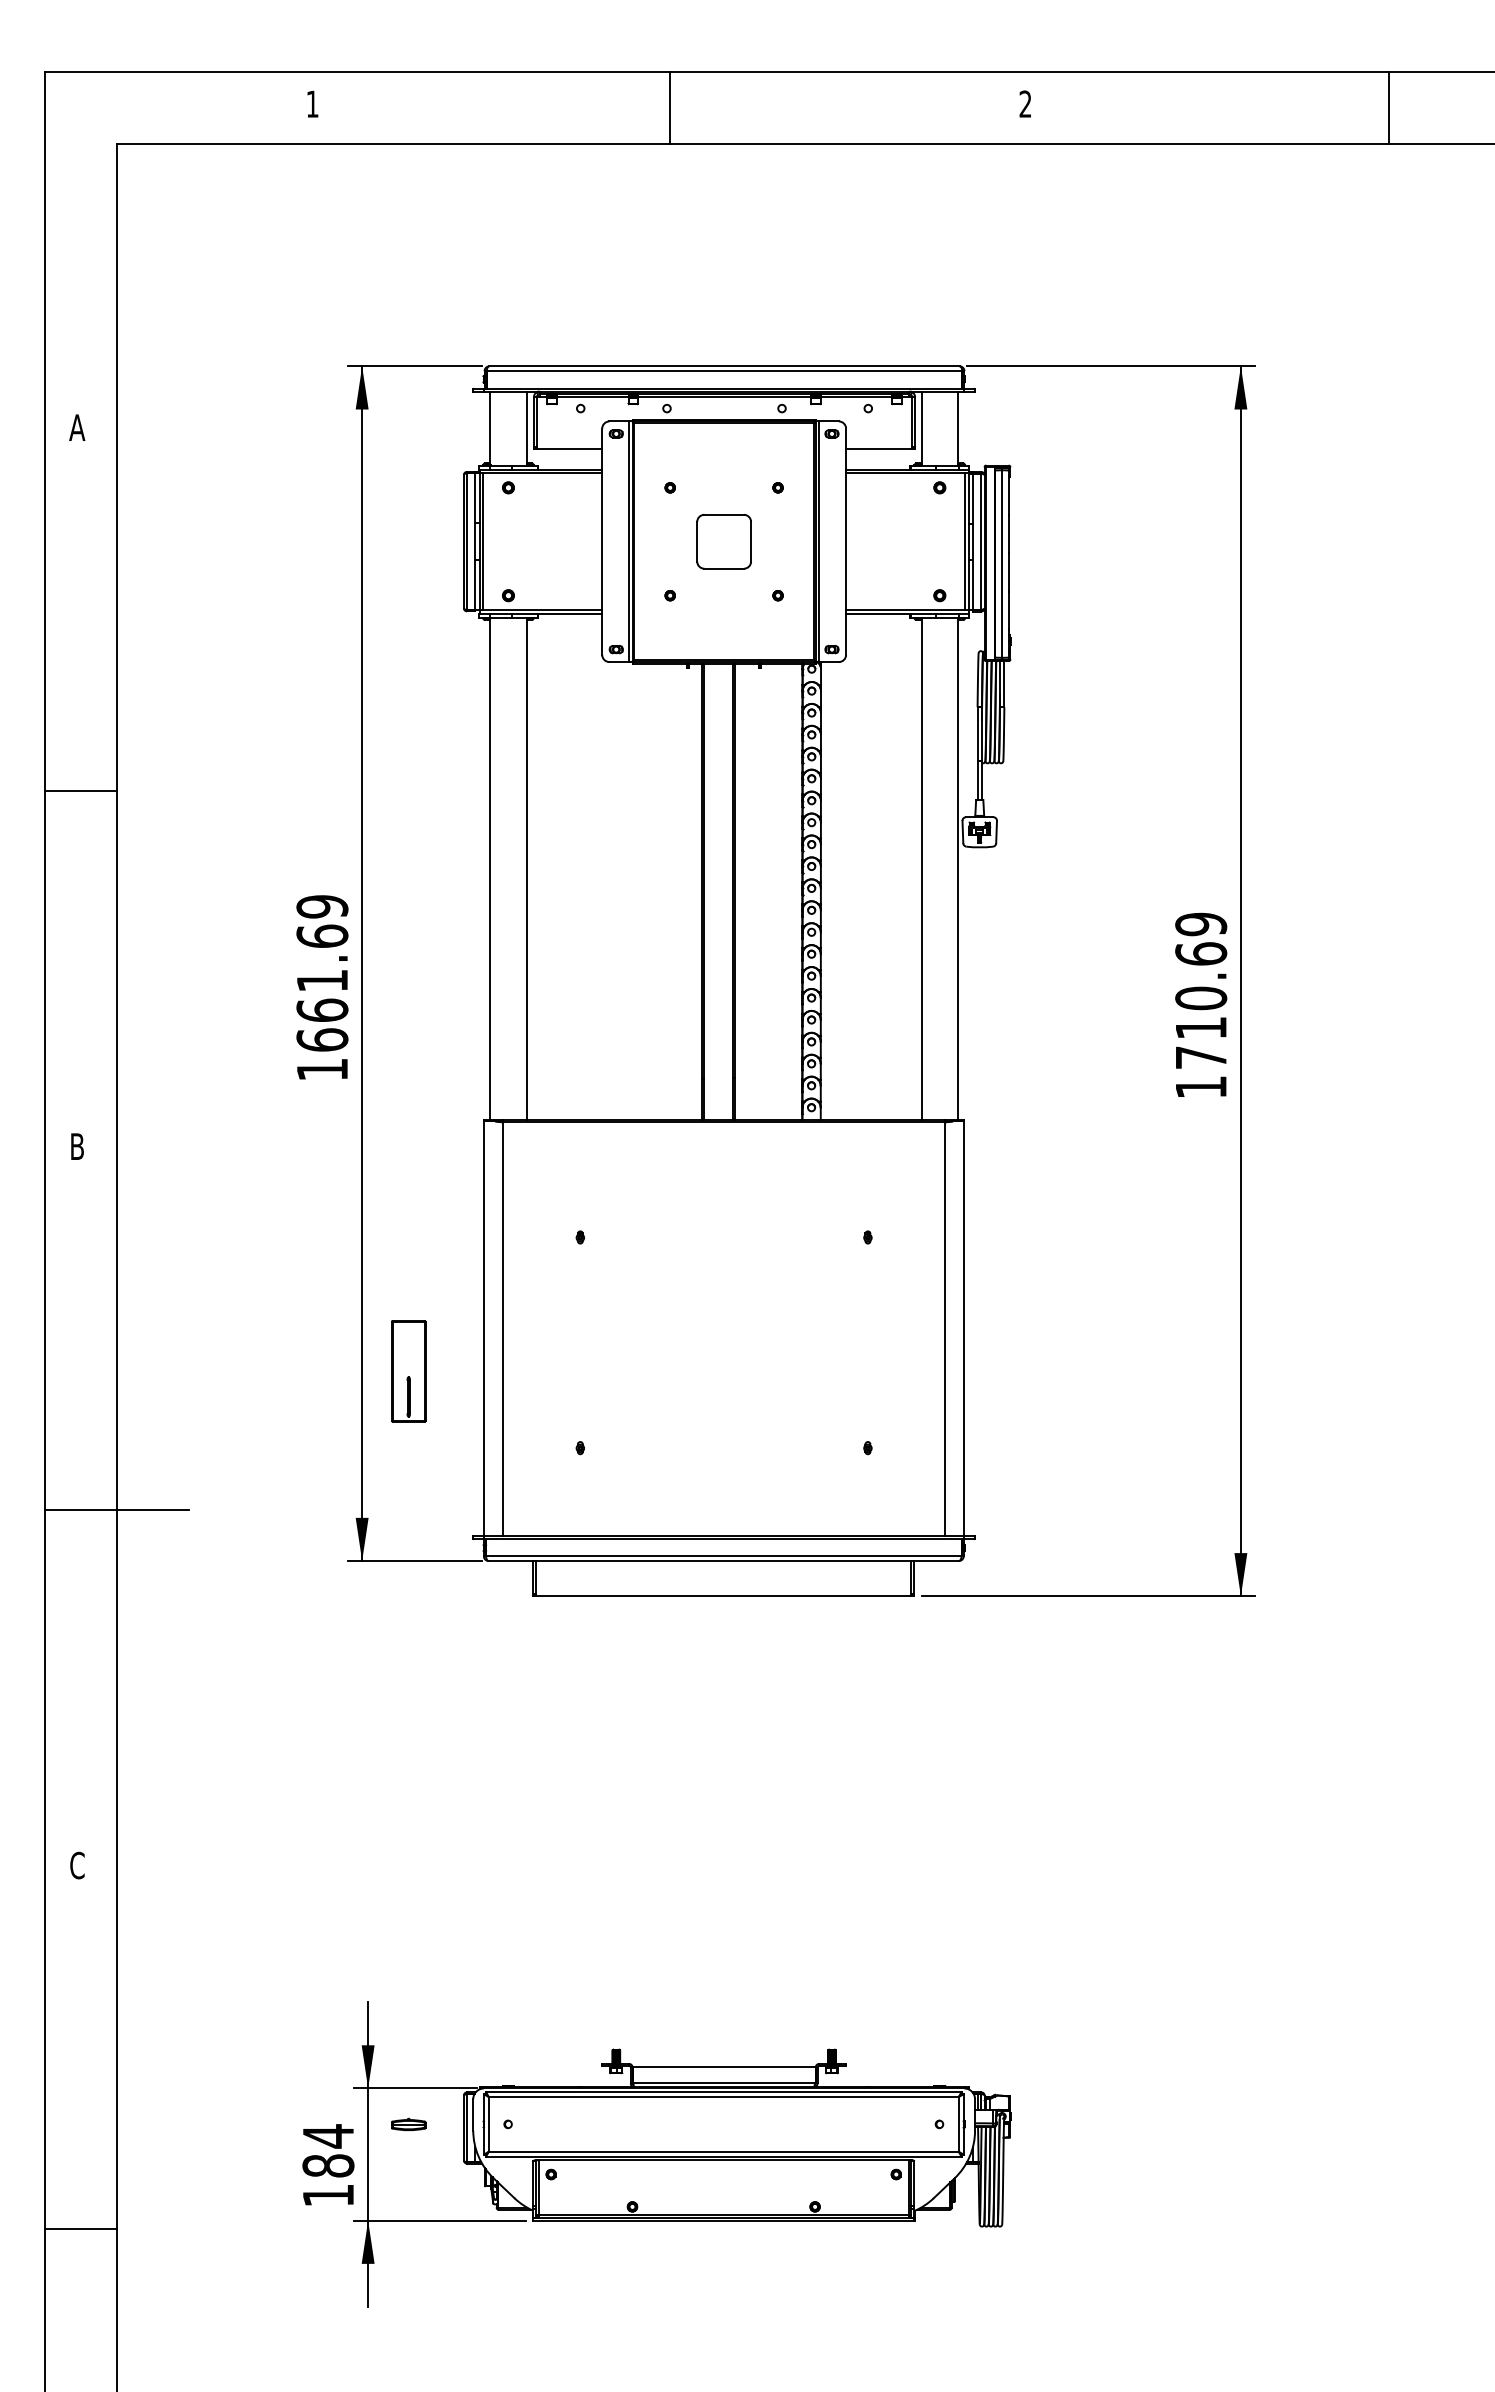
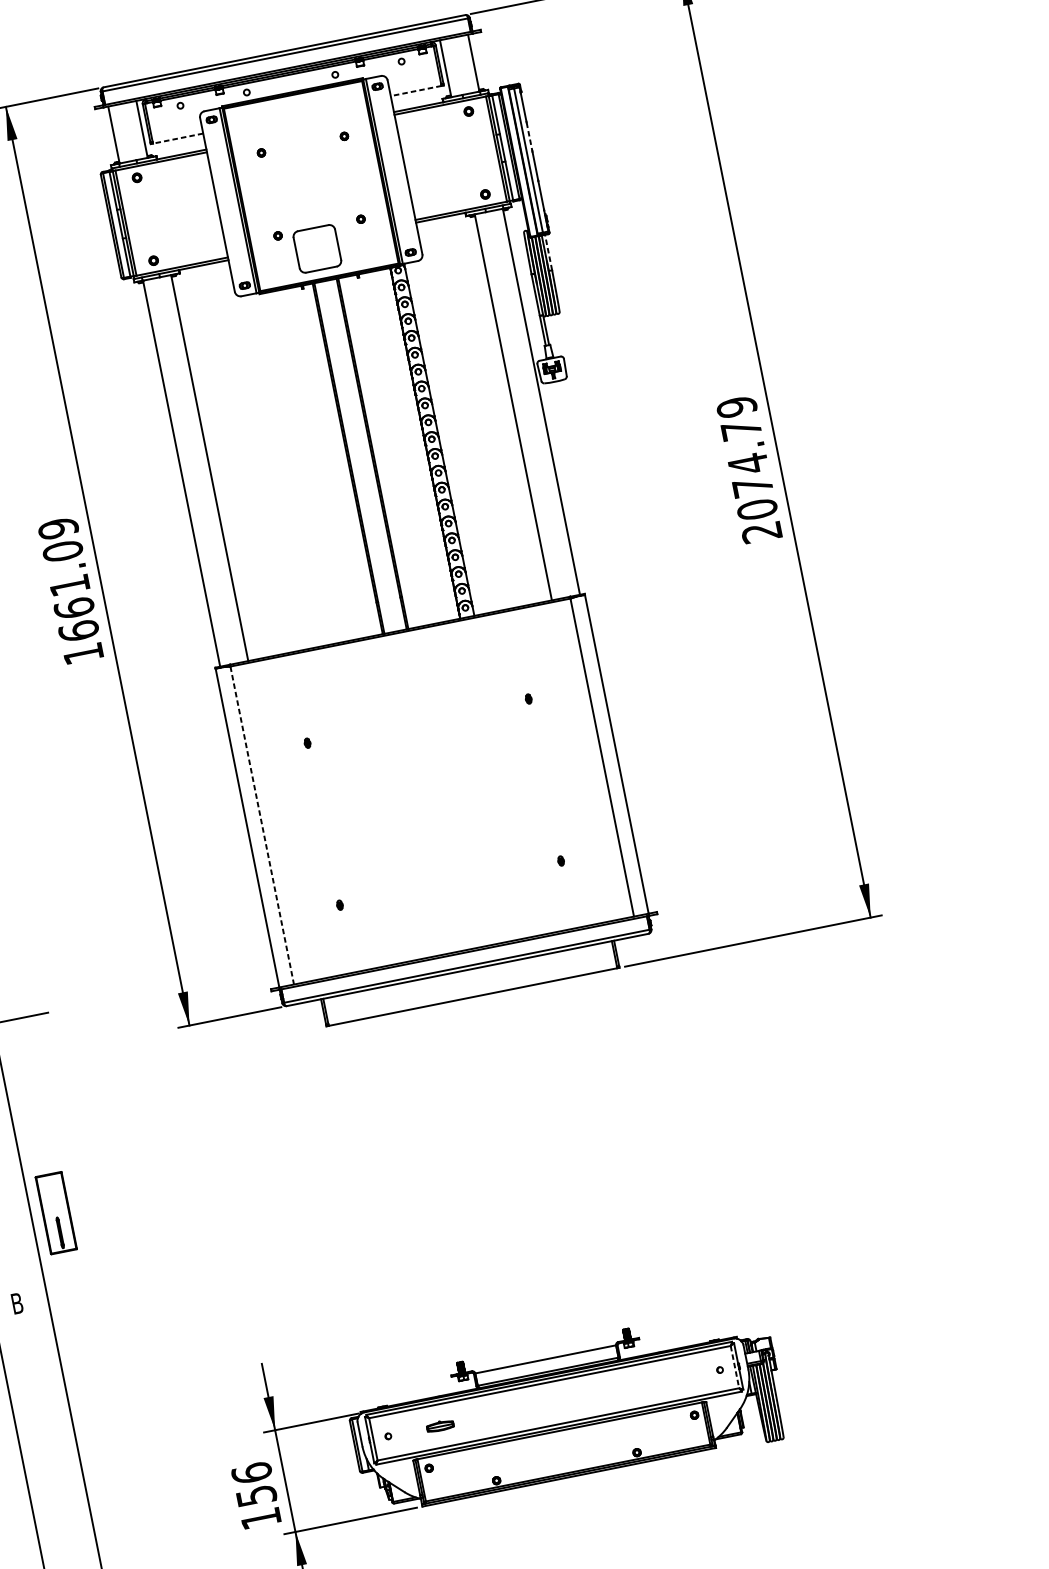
line: (569, 449) -> (178, 138), solid -> dashed
line: (878, 449) -> (415, 91), solid -> dashed
line: (1009, 534) -> (529, 136), solid -> dashed
part: (723, 541) -> (316, 248), moved
line: (1004, 683) -> (548, 252), solid -> dashed
text: (322, 936) -> (63, 551), 1661.69 -> 1661.09
text: (1201, 1020) -> (751, 480), 1710.69 -> 2074.79
line: (503, 1329) -> (262, 825), solid -> dashed
part: (408, 1371) -> (56, 1213), moved
text: (77, 1865) -> (17, 1303), C -> B
part: (408, 2123) -> (439, 1425), moved
line: (958, 2124) -> (734, 1367), solid -> dashed
text: (328, 2150) -> (254, 1484), 184 -> 156

